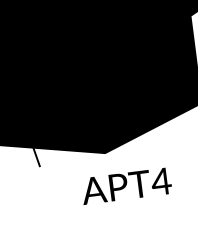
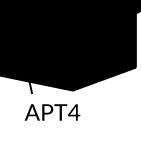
text: (126, 186) -> (52, 112), moved

